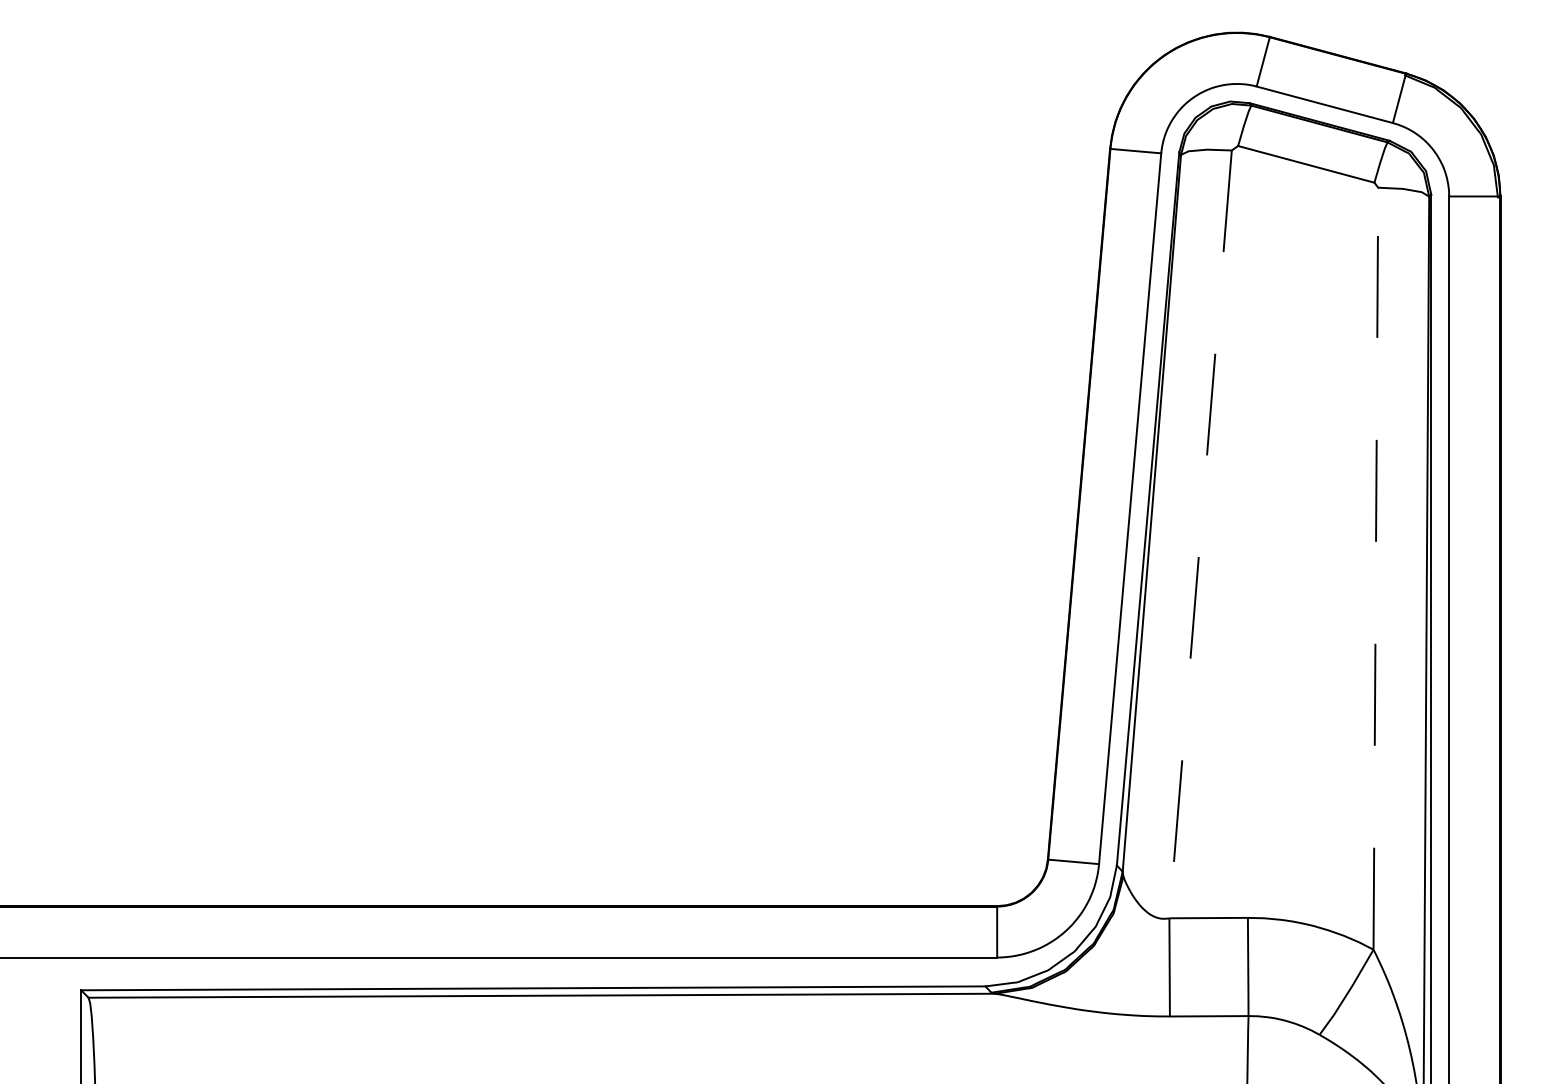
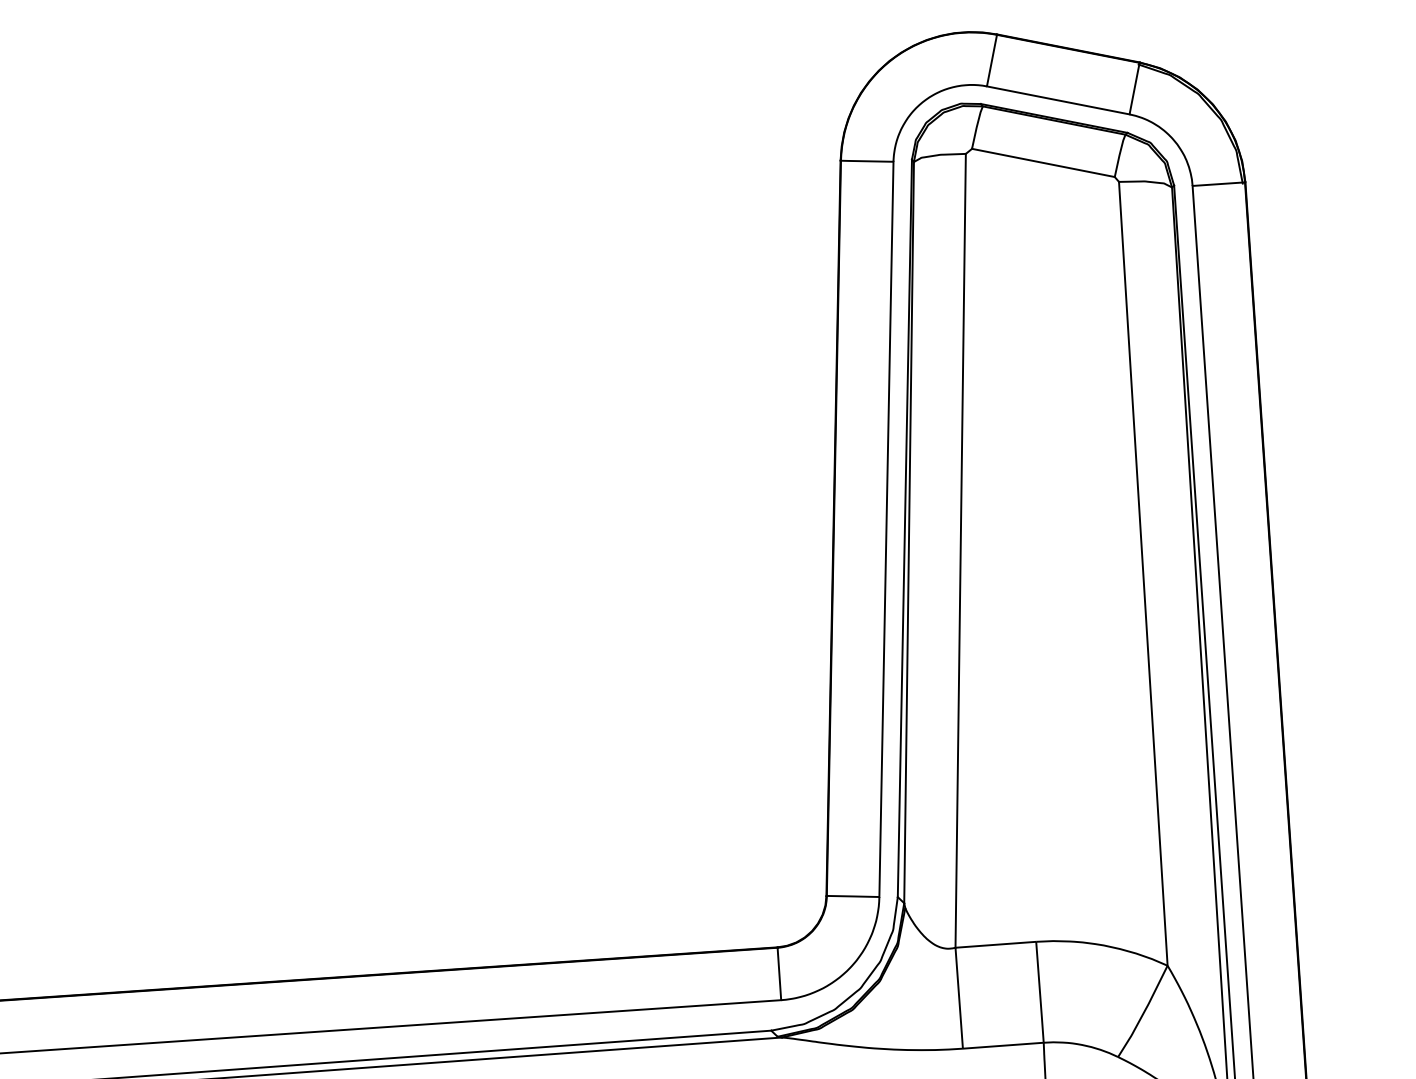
line: (1200, 534) -> (960, 550), dashed -> solid
line: (1375, 568) -> (1142, 573), dashed -> solid

